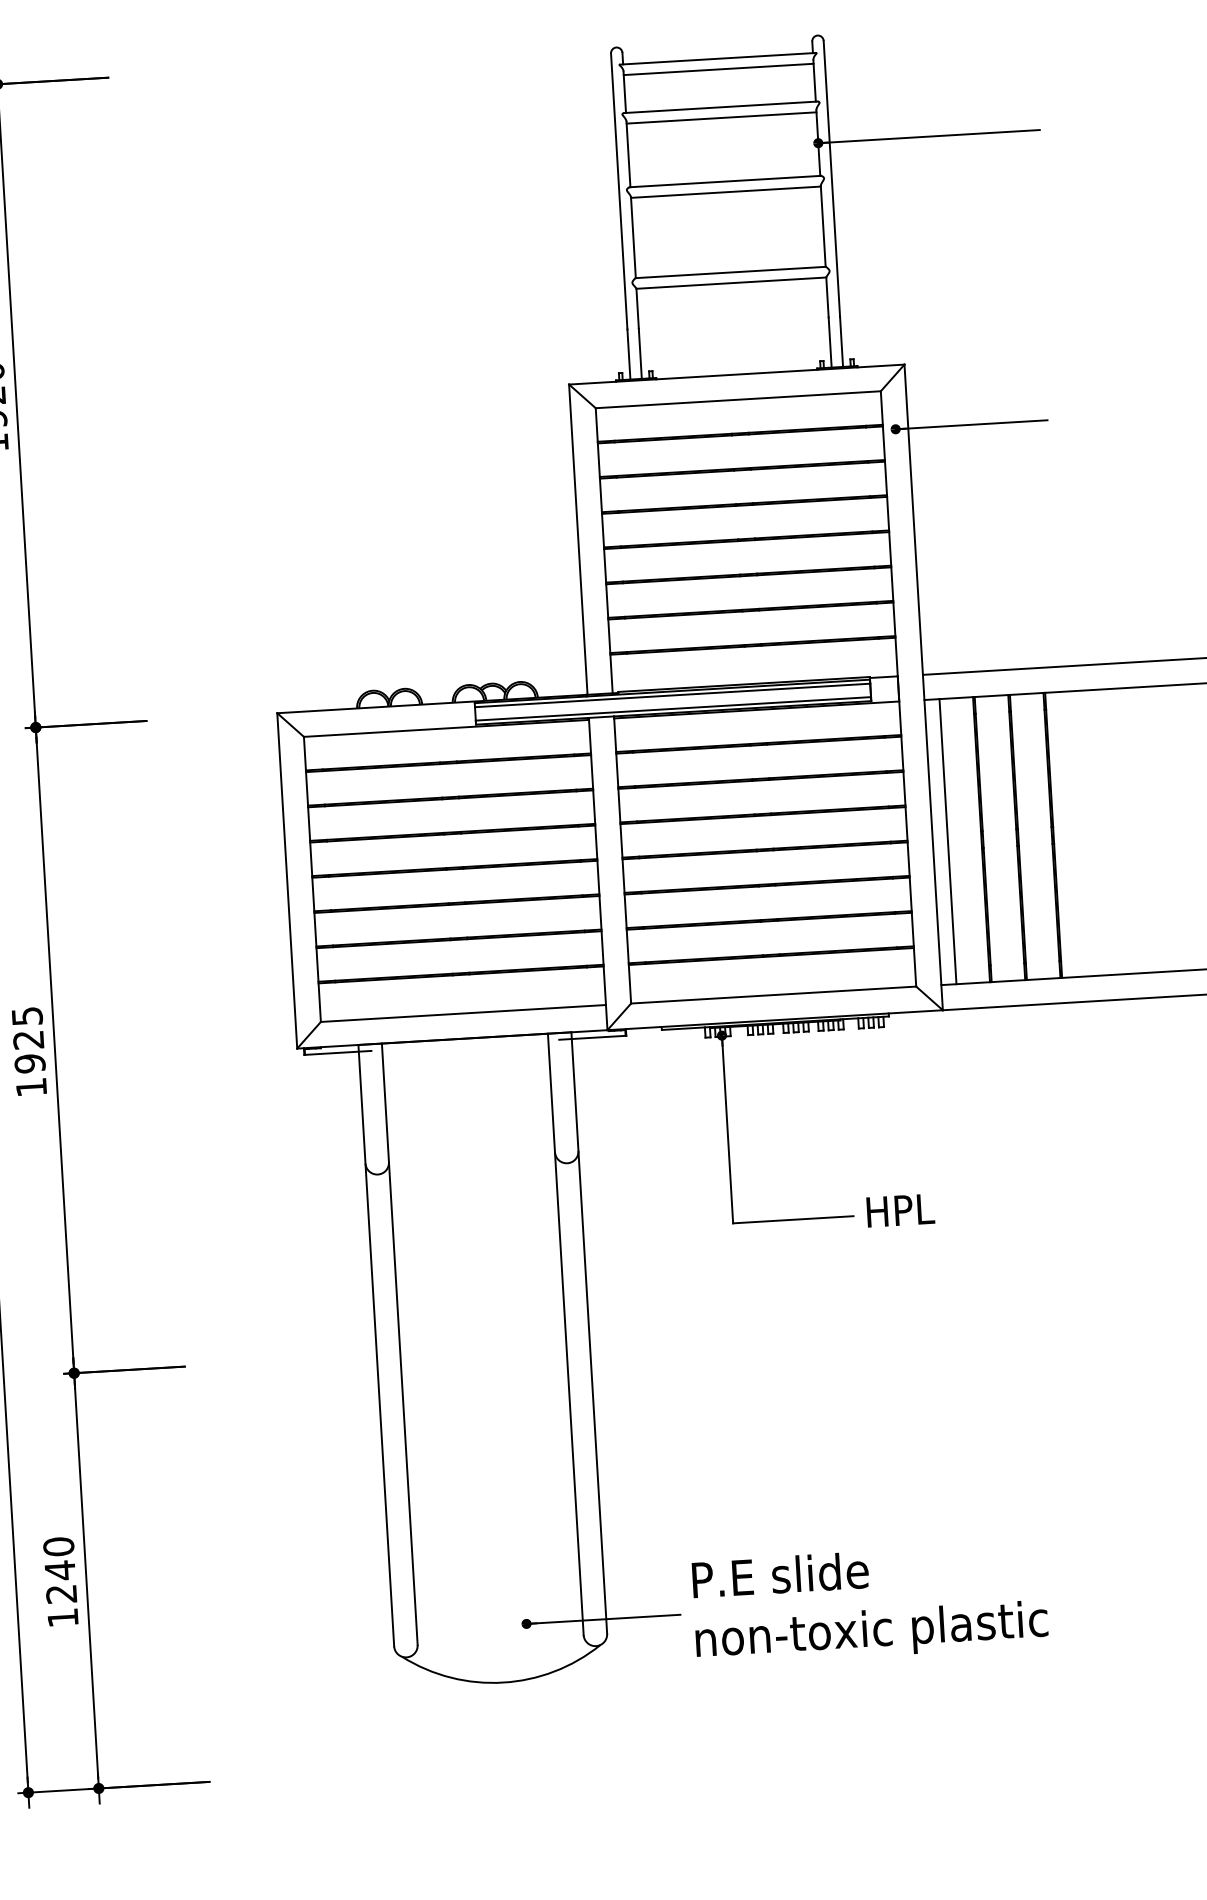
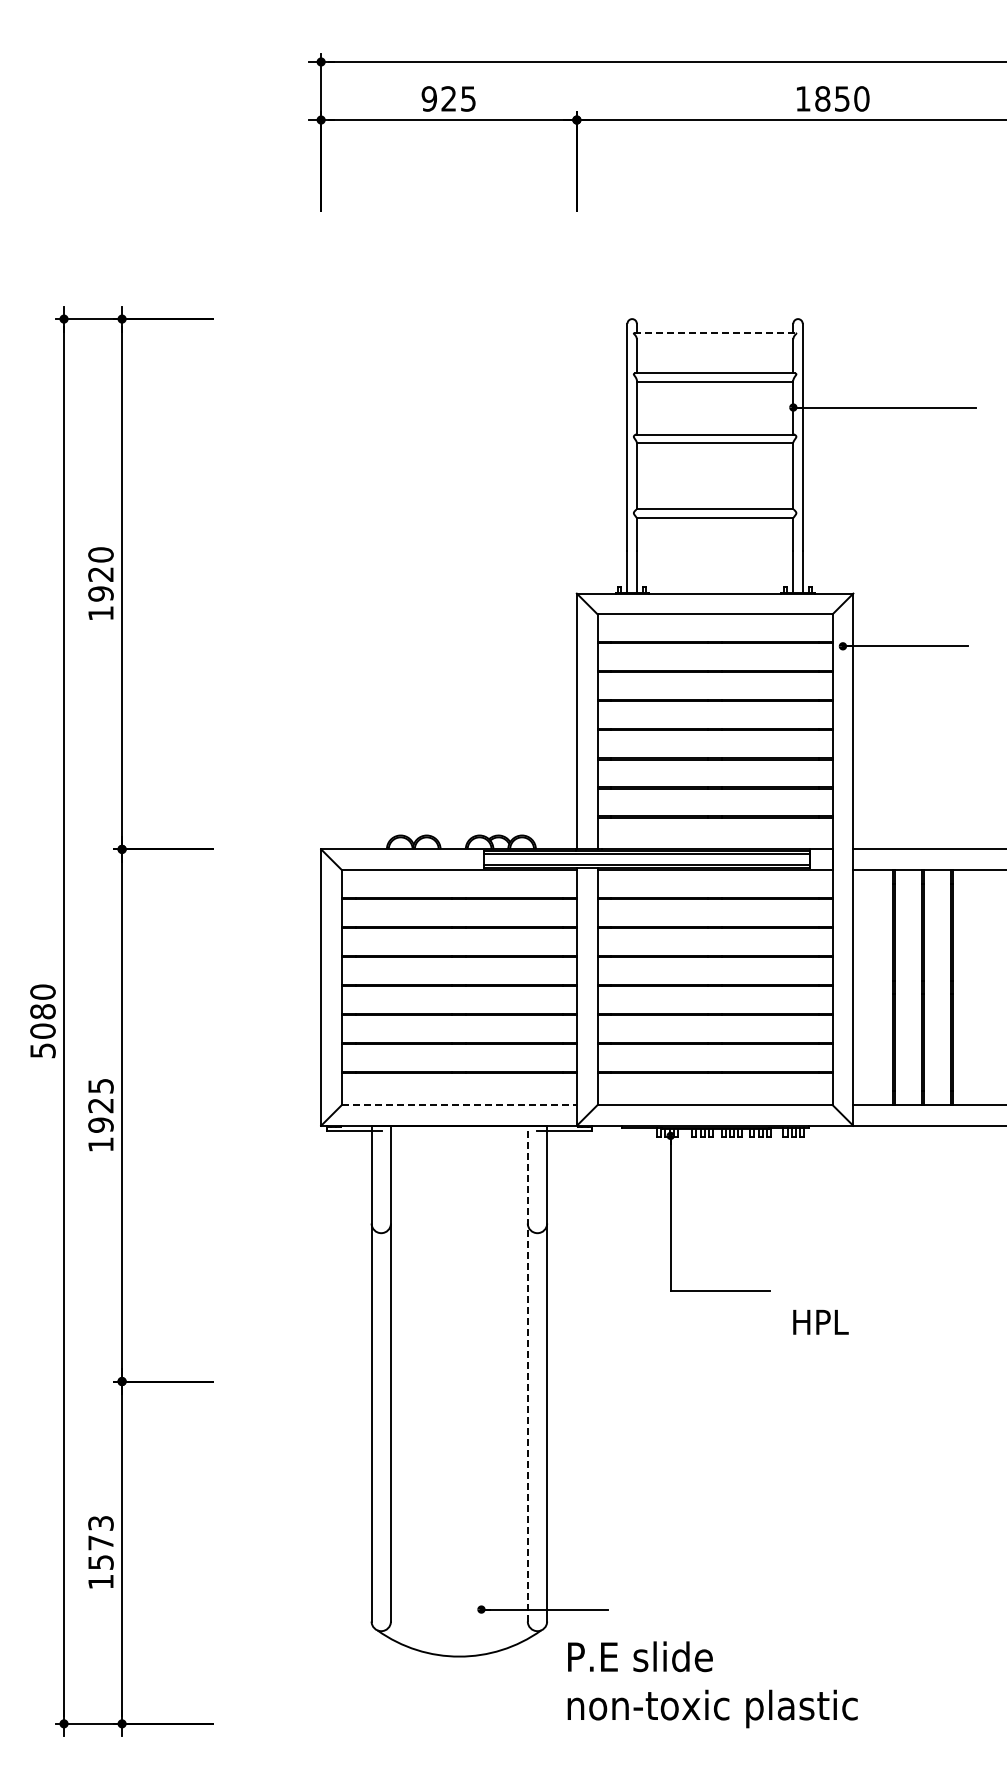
line: (718, 58) -> (715, 333), solid -> dashed
line: (717, 69) -> (714, 342), removed
line: (947, 841) -> (865, 987), removed
line: (463, 1013) -> (459, 1105), solid -> dashed
text: (900, 1209) -> (820, 1321), moved
line: (565, 1334) -> (527, 1373), solid -> dashed
text: (59, 1570) -> (100, 1542), 1240 -> 1573
text: (869, 1603) -> (712, 1684), moved

